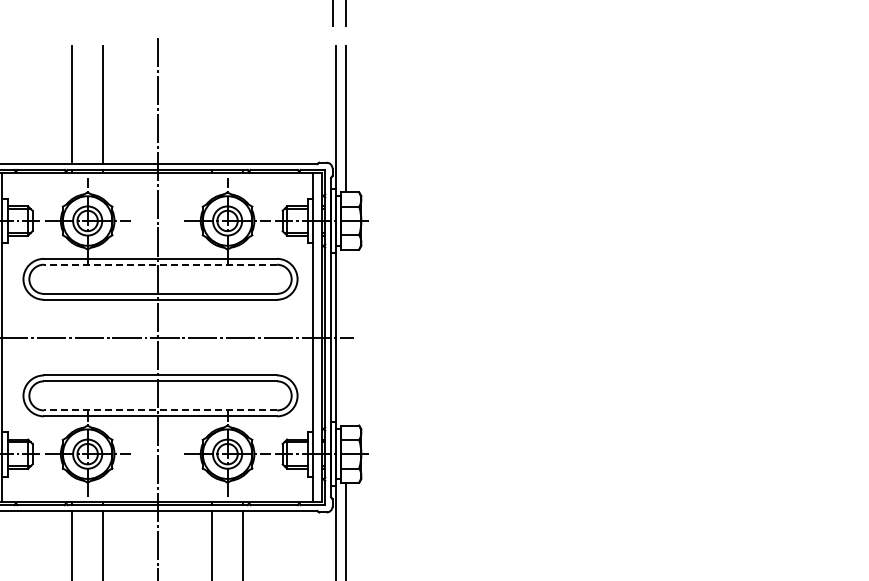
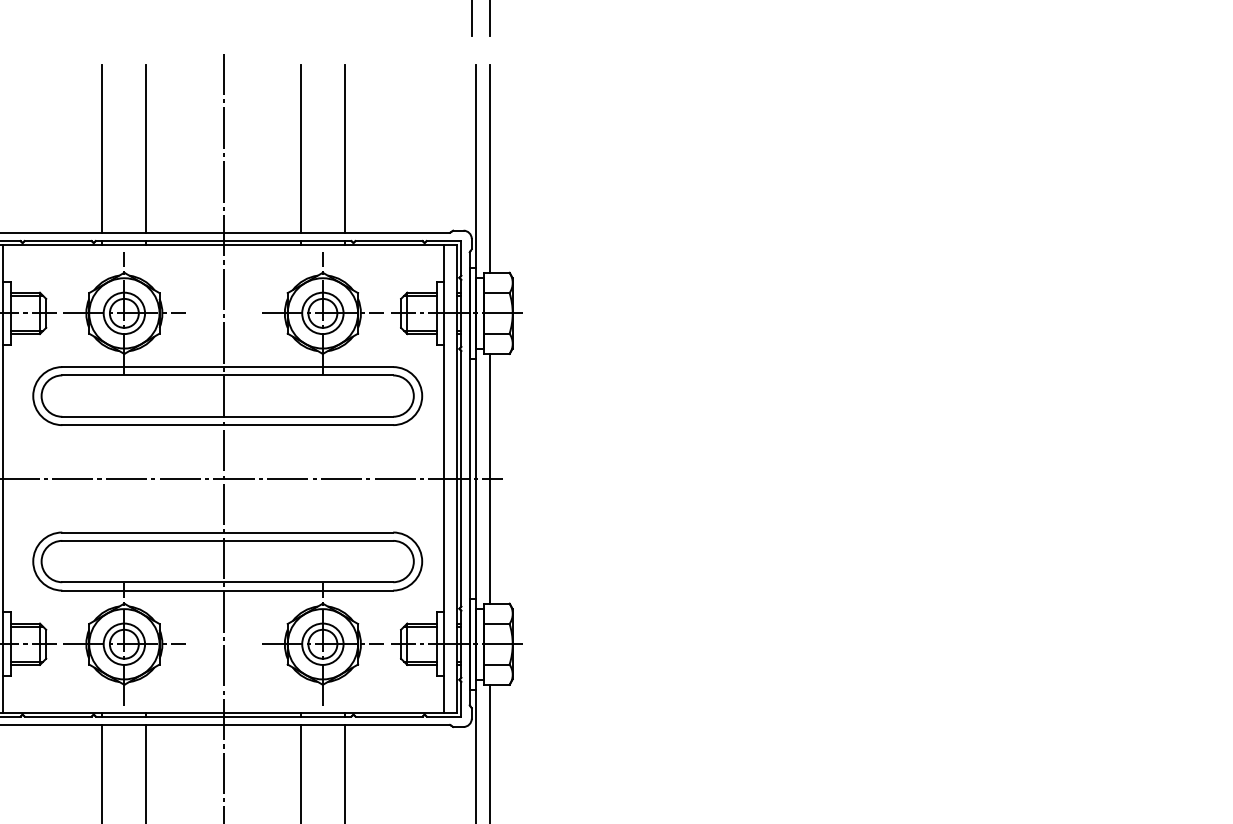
line: (212, 105) -> (301, 149), added
line: (243, 105) -> (345, 149), added
line: (160, 264) -> (227, 375), dashed -> solid
line: (345, 337) -> (490, 478), added
line: (160, 410) -> (227, 582), dashed -> solid

